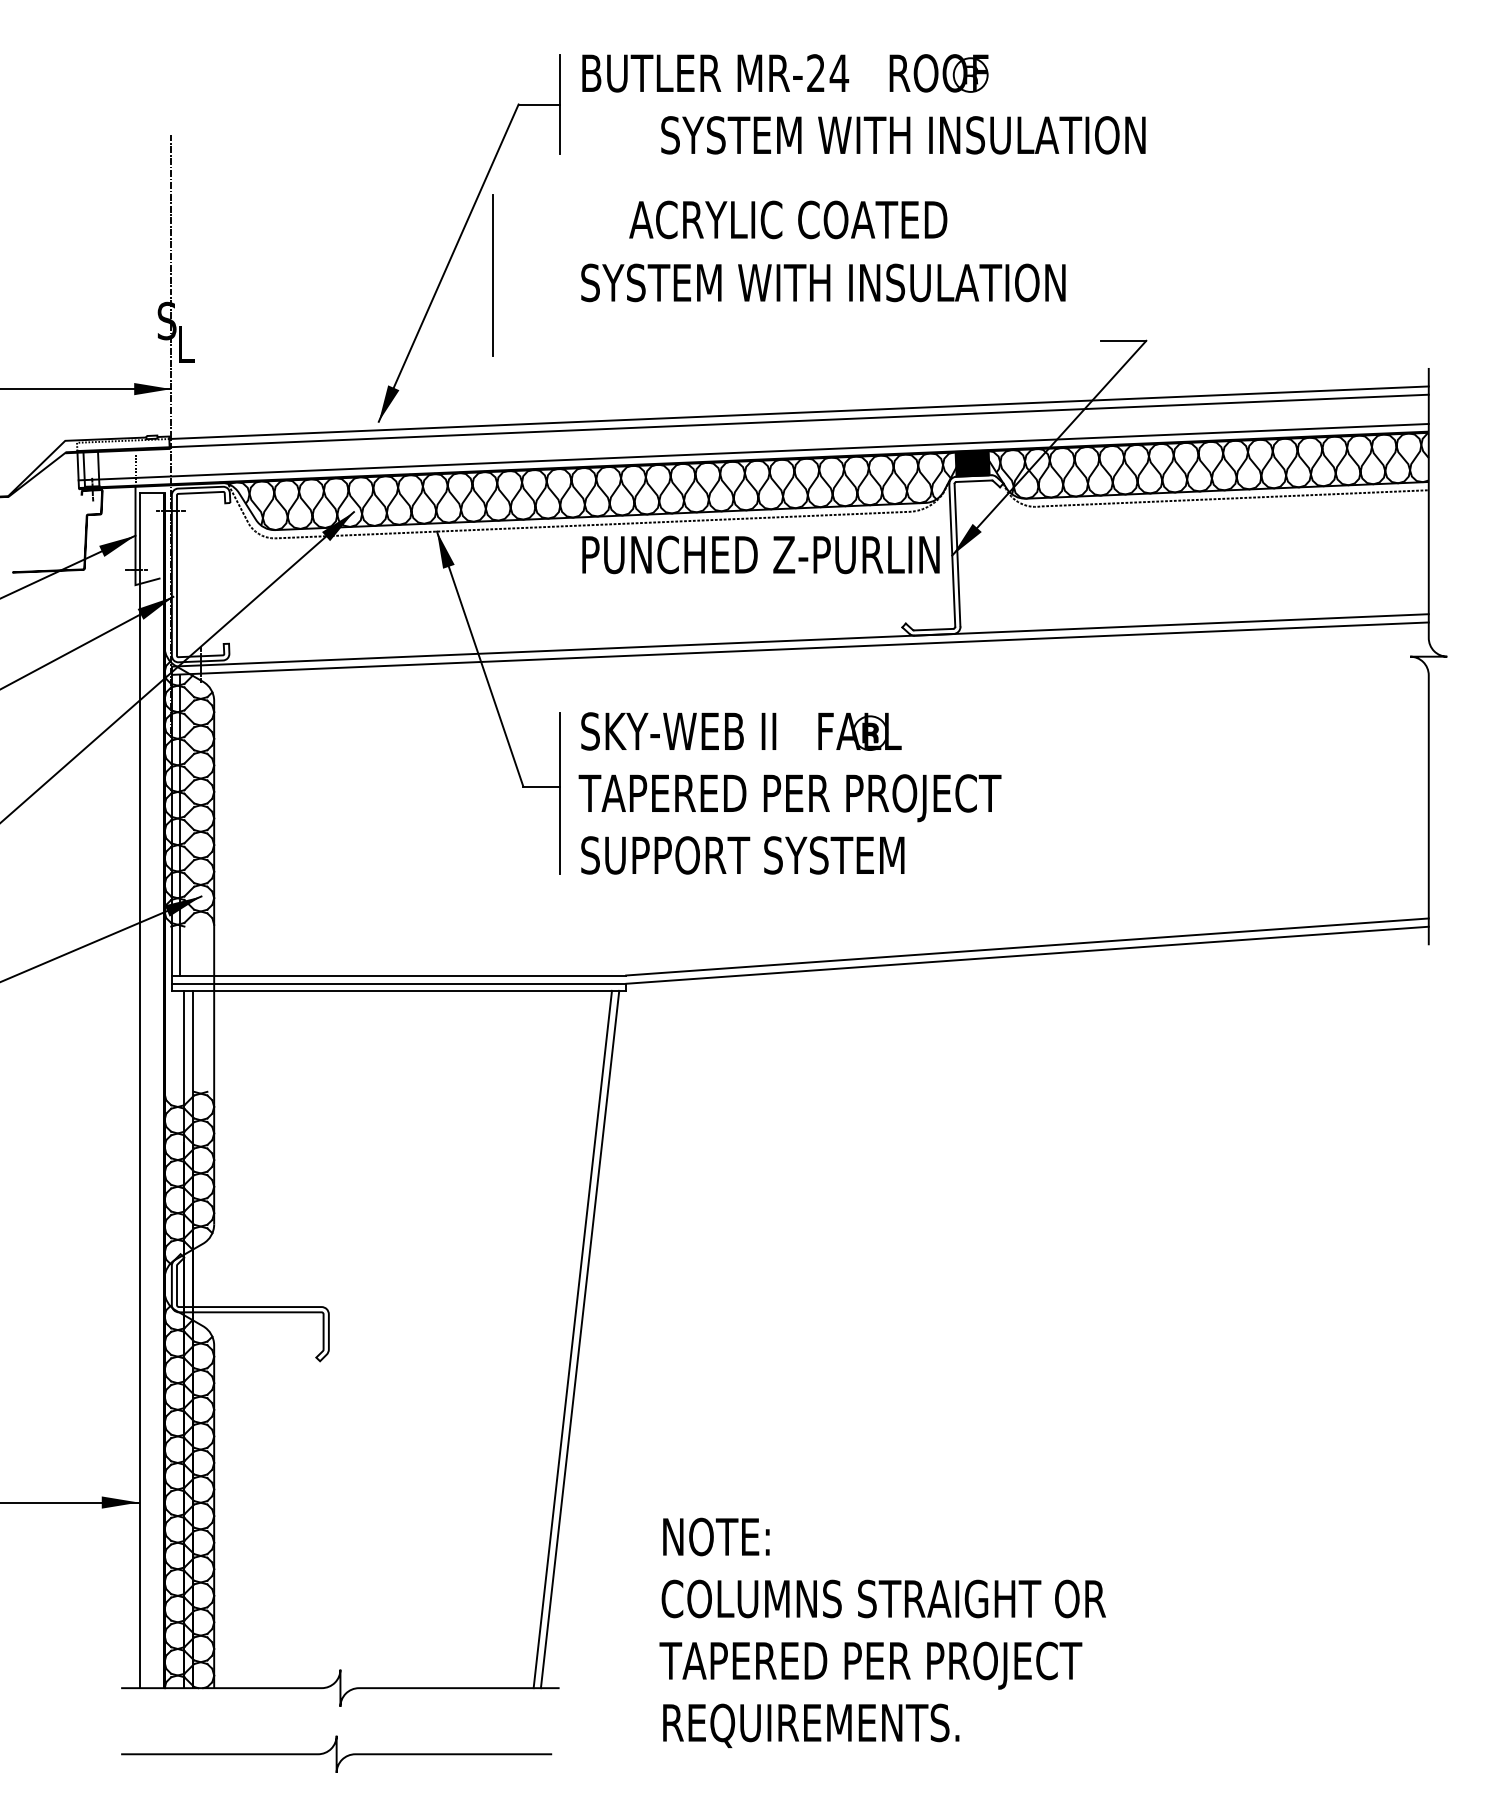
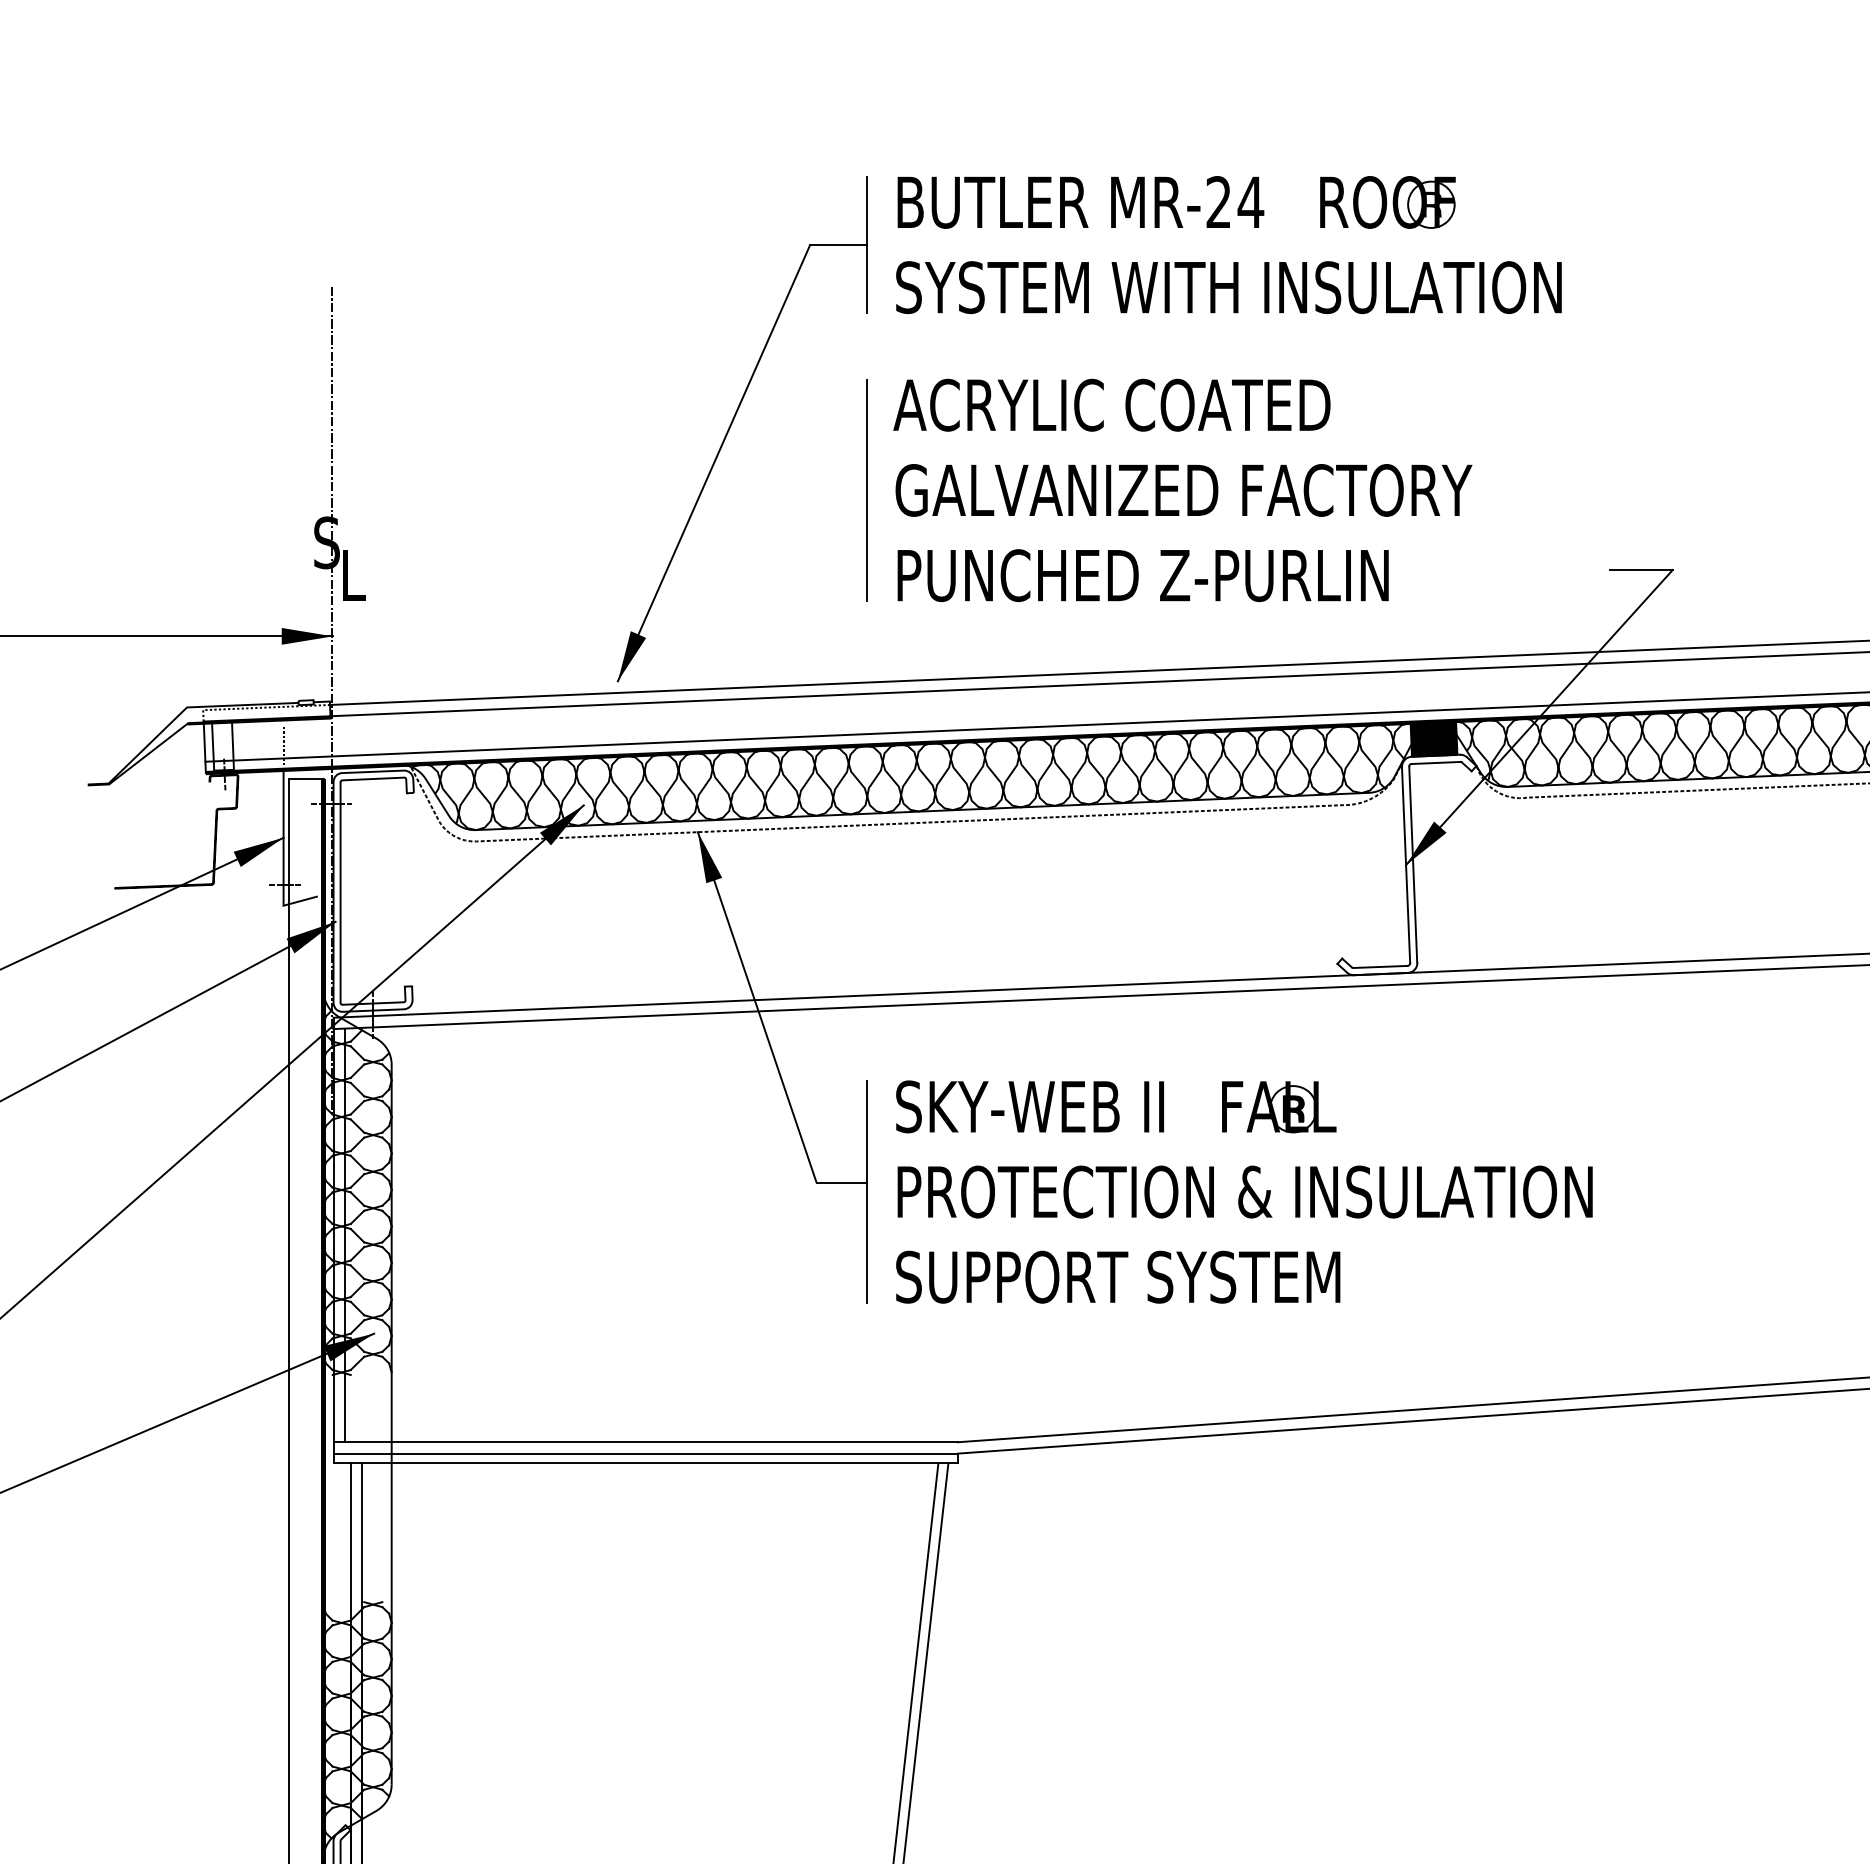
text: (903, 135) -> (1229, 287), moved
text: (788, 219) -> (1112, 404), moved
line: (492, 275) -> (866, 489), moved
text: (822, 282) -> (1227, 489), SYSTEM WITH INSULATION -> GALVANIZED FACTORY
text: (760, 554) -> (1142, 575), moved
text: (833, 798) -> (1242, 1198), TAPERED PER PROJECT -> PROTECTION & INSULATION

